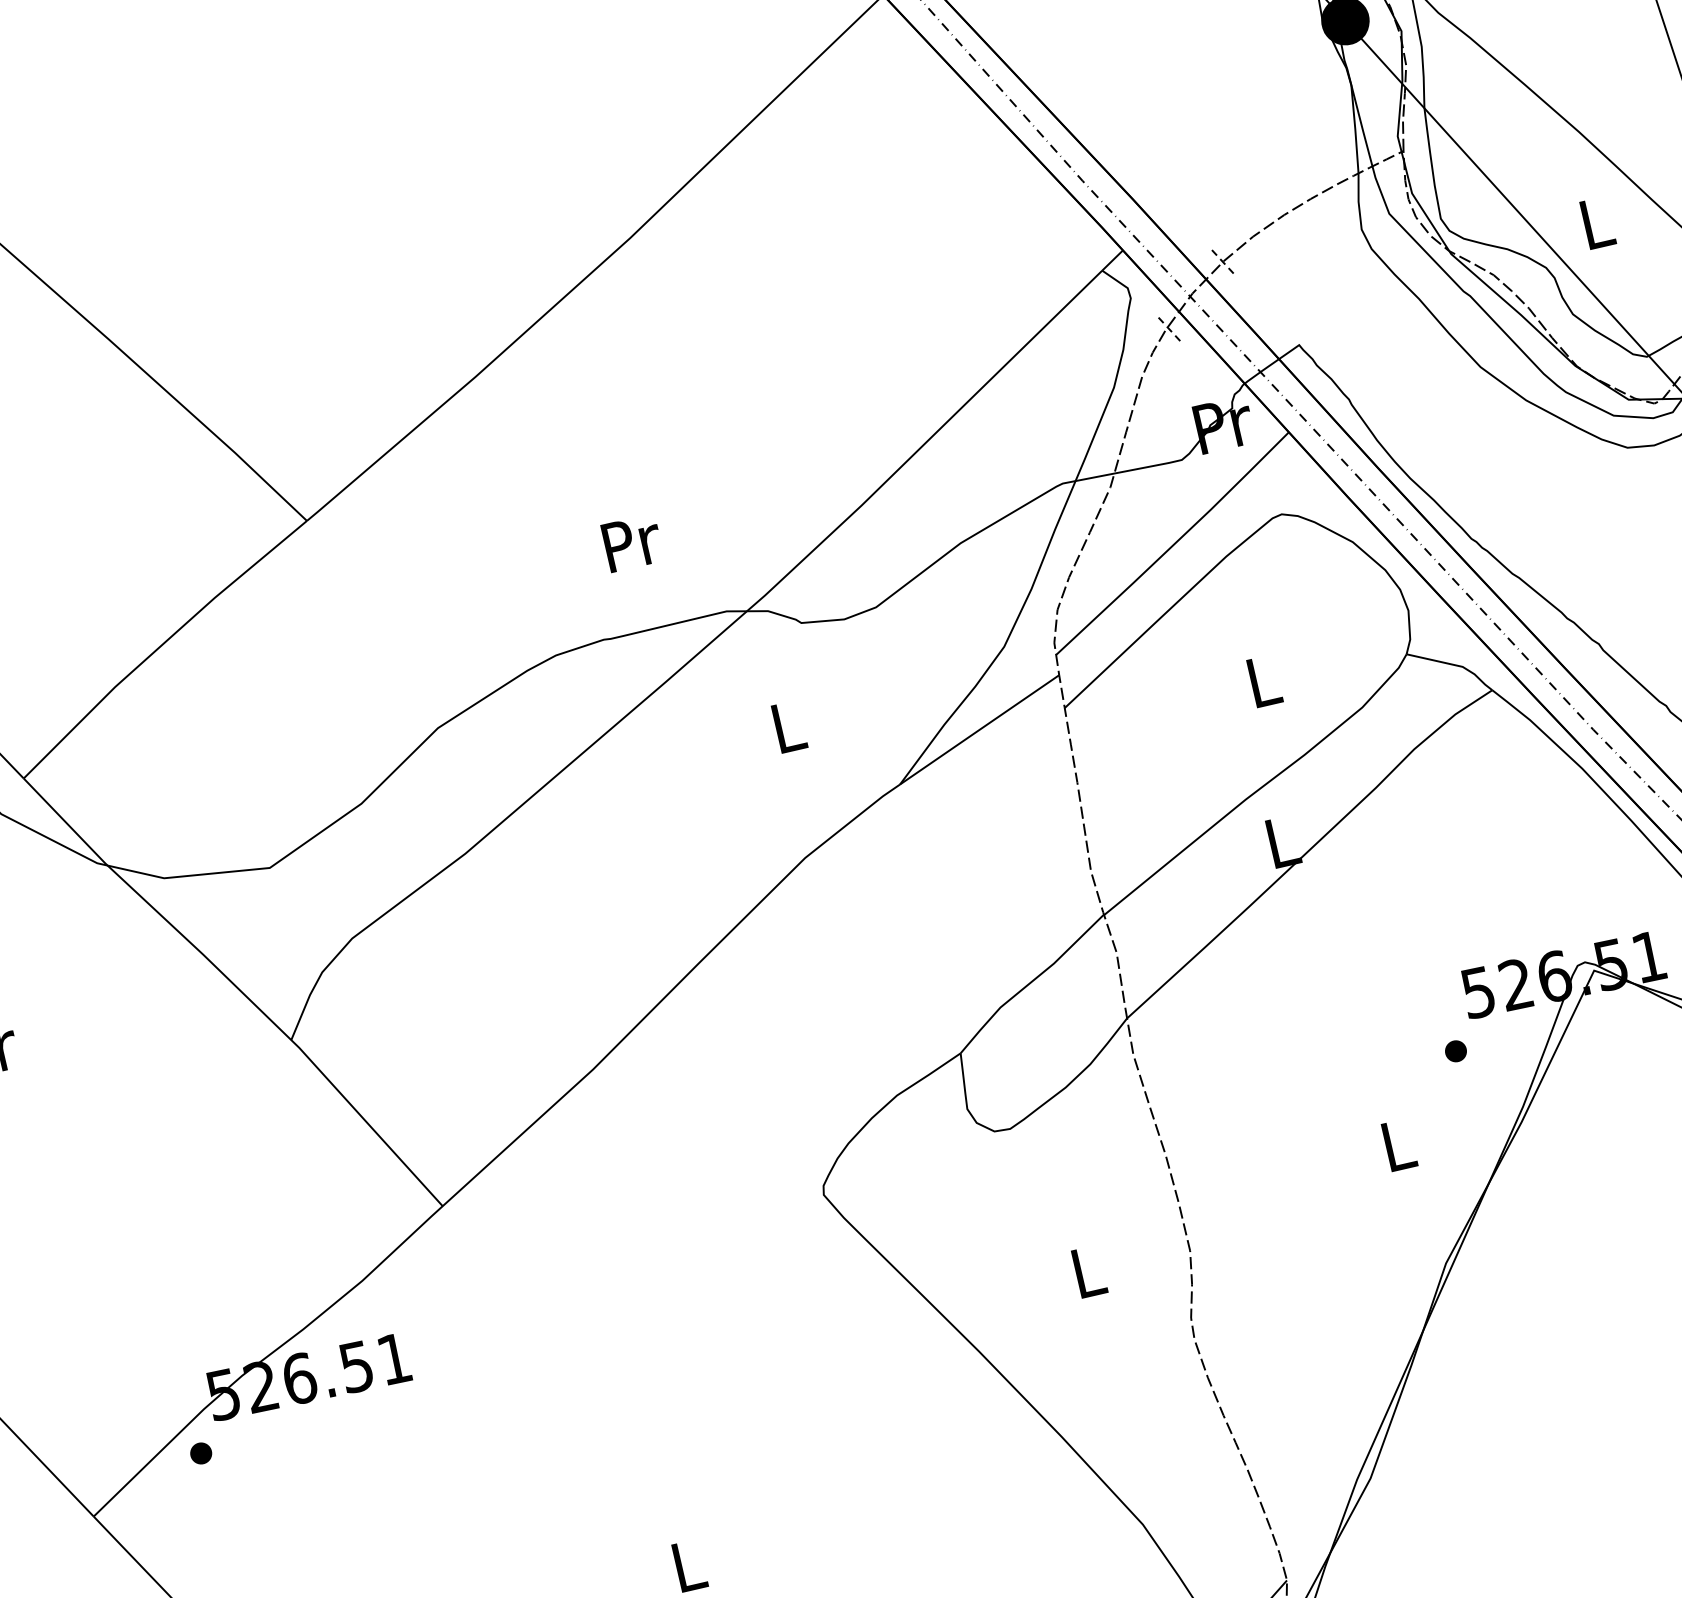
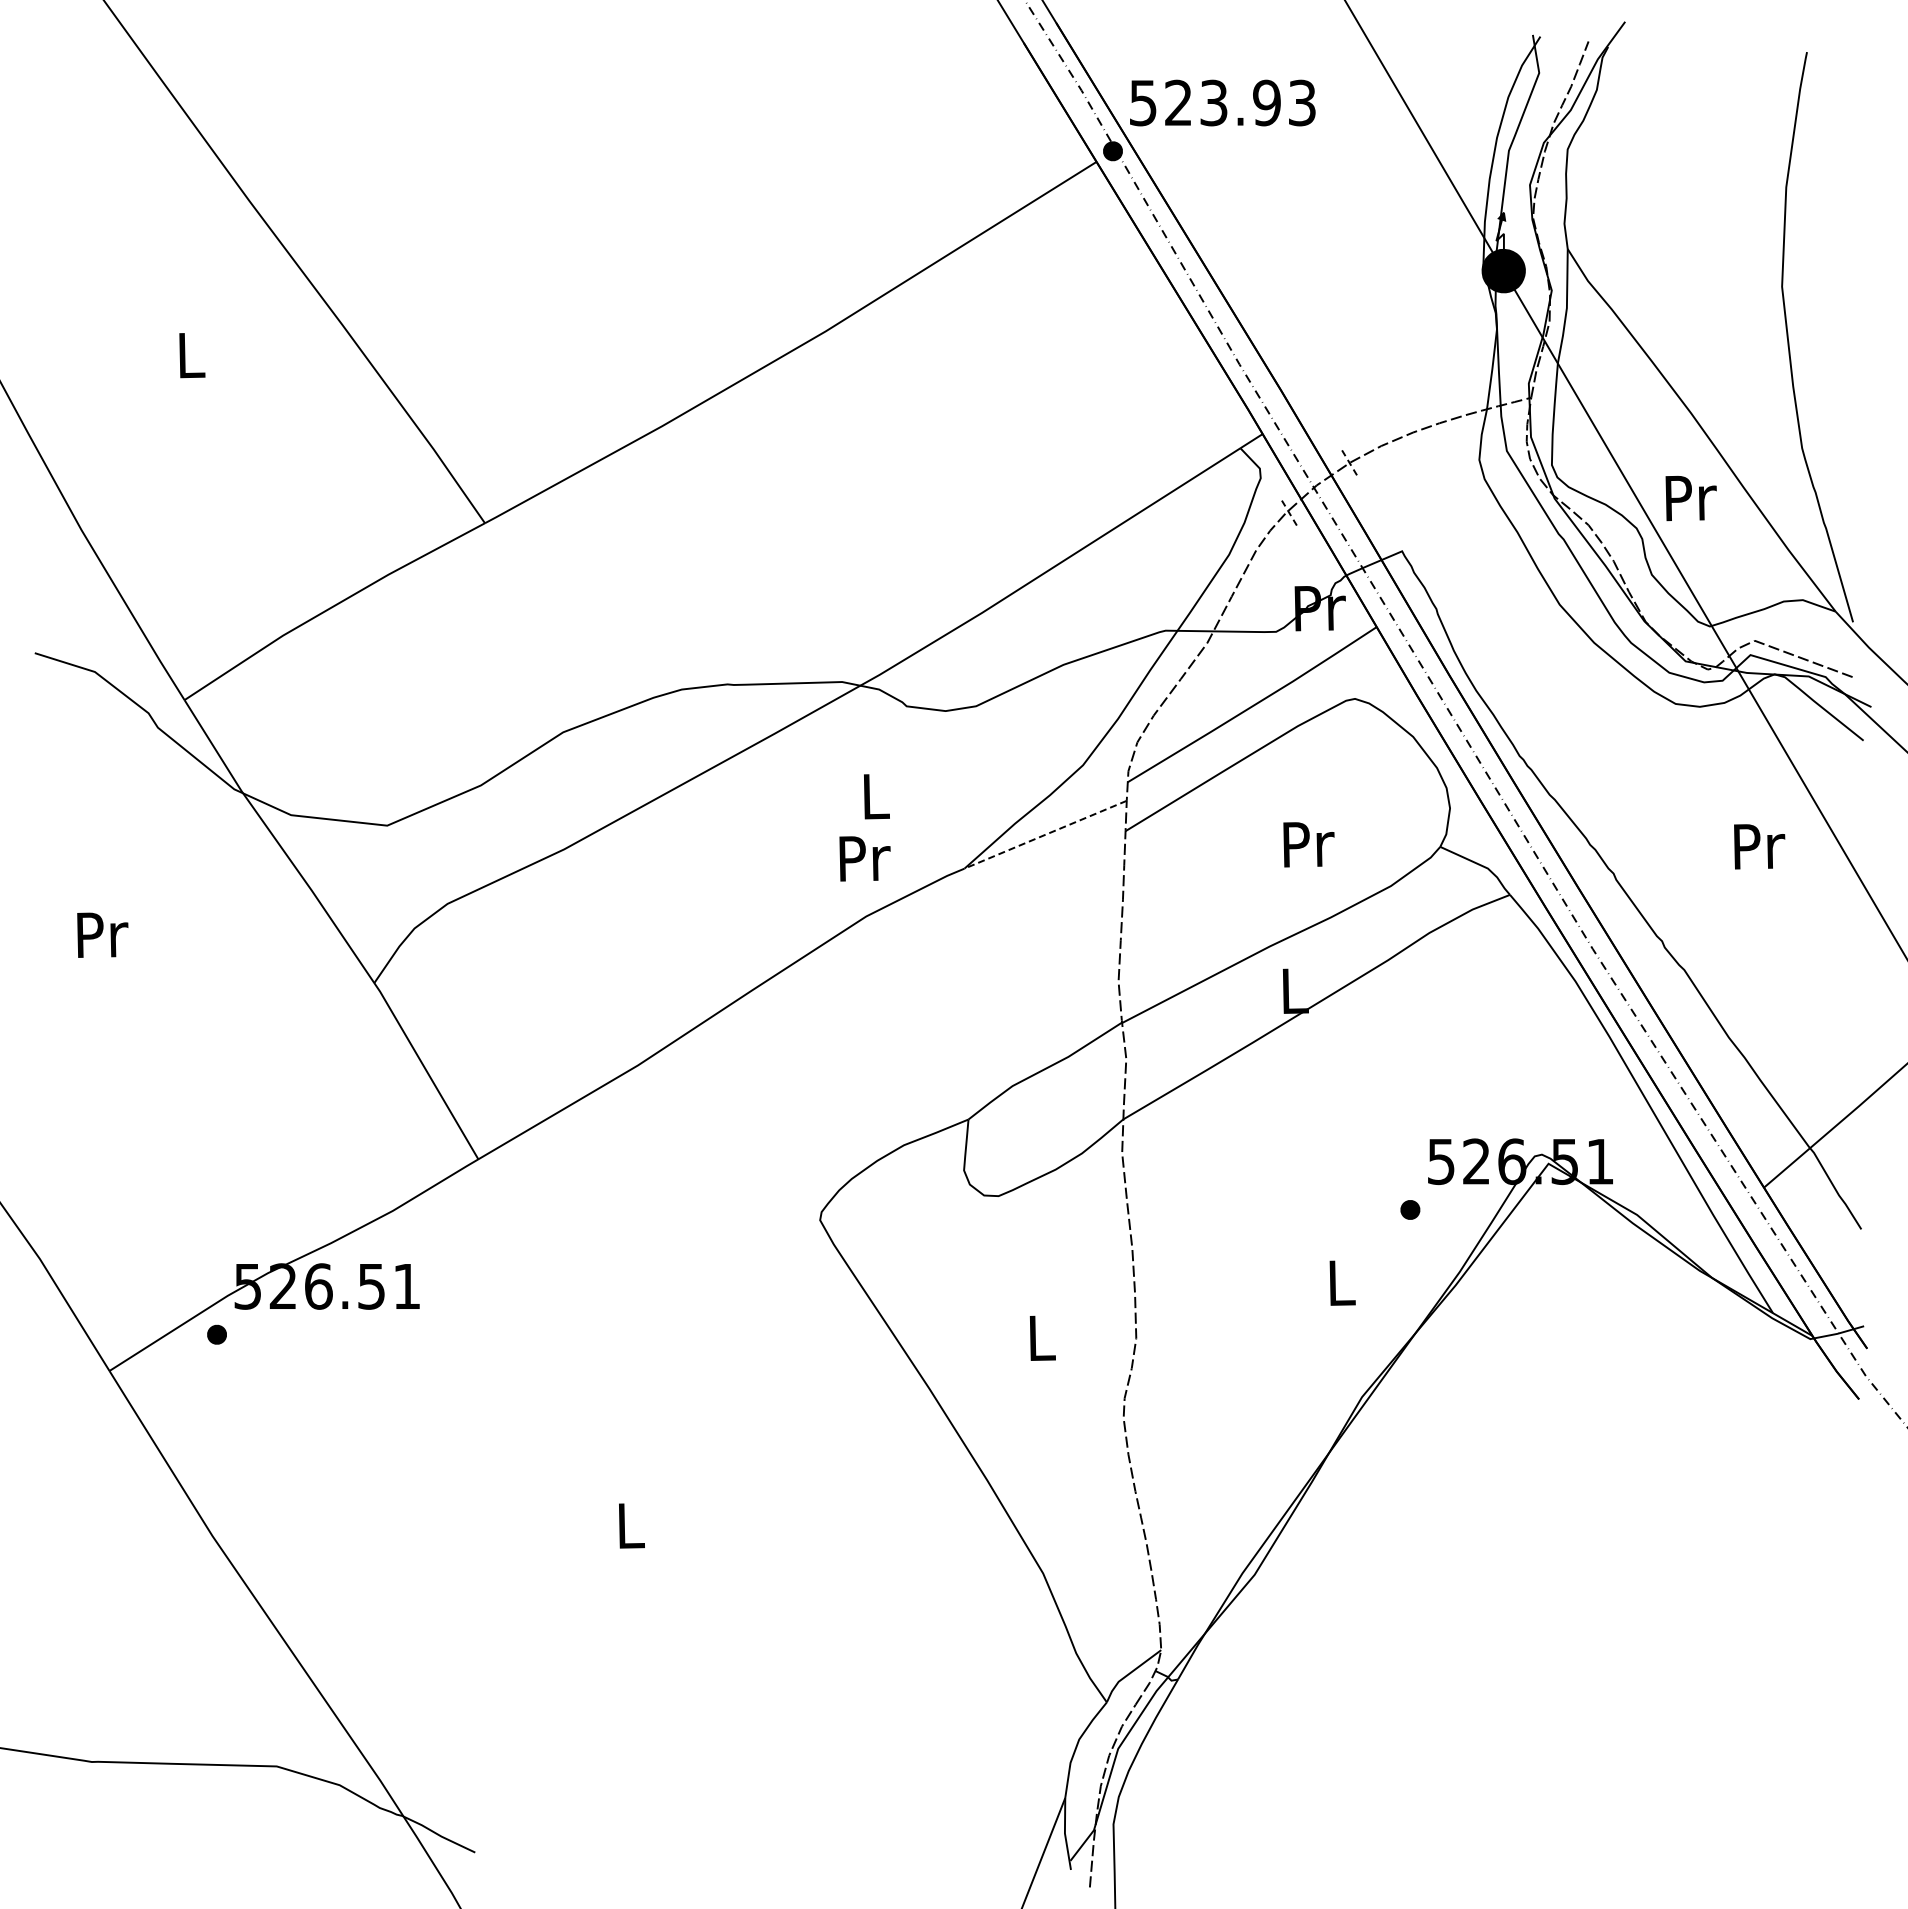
text: (1597, 223) -> (1690, 498), L -> Pr
text: (631, 543) -> (864, 858), moved
text: (1264, 681) -> (1308, 844), L -> Pr
line: (979, 729) -> (1045, 834), solid -> dashed

